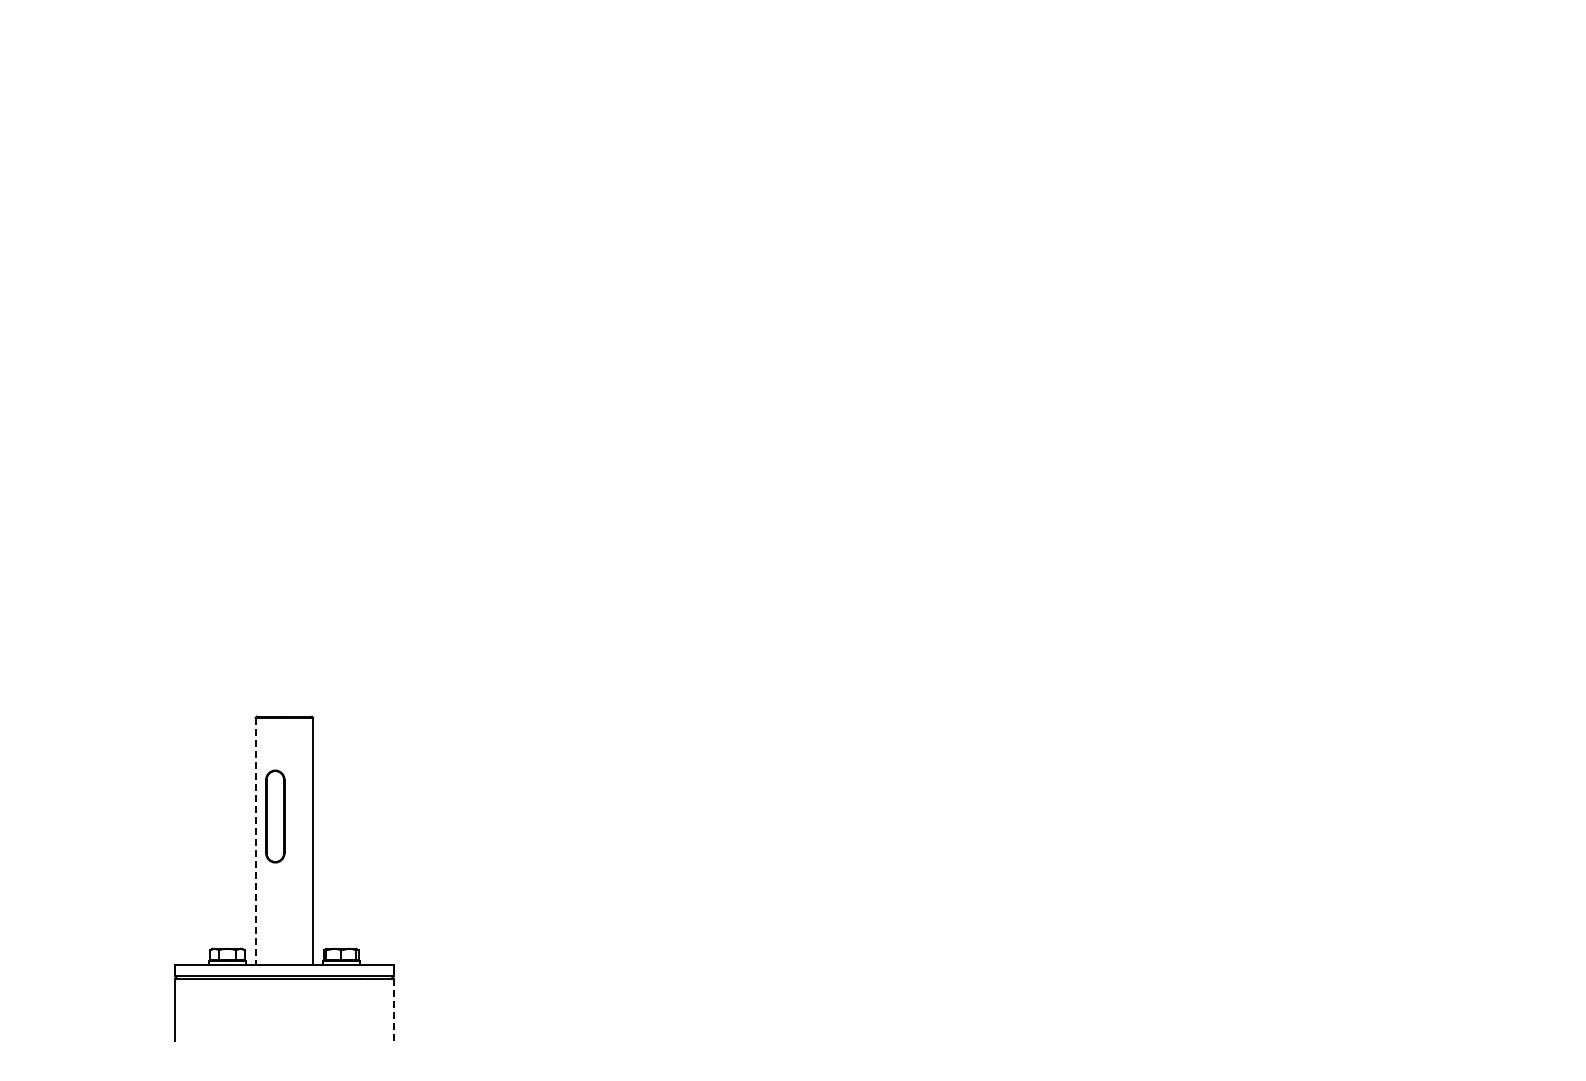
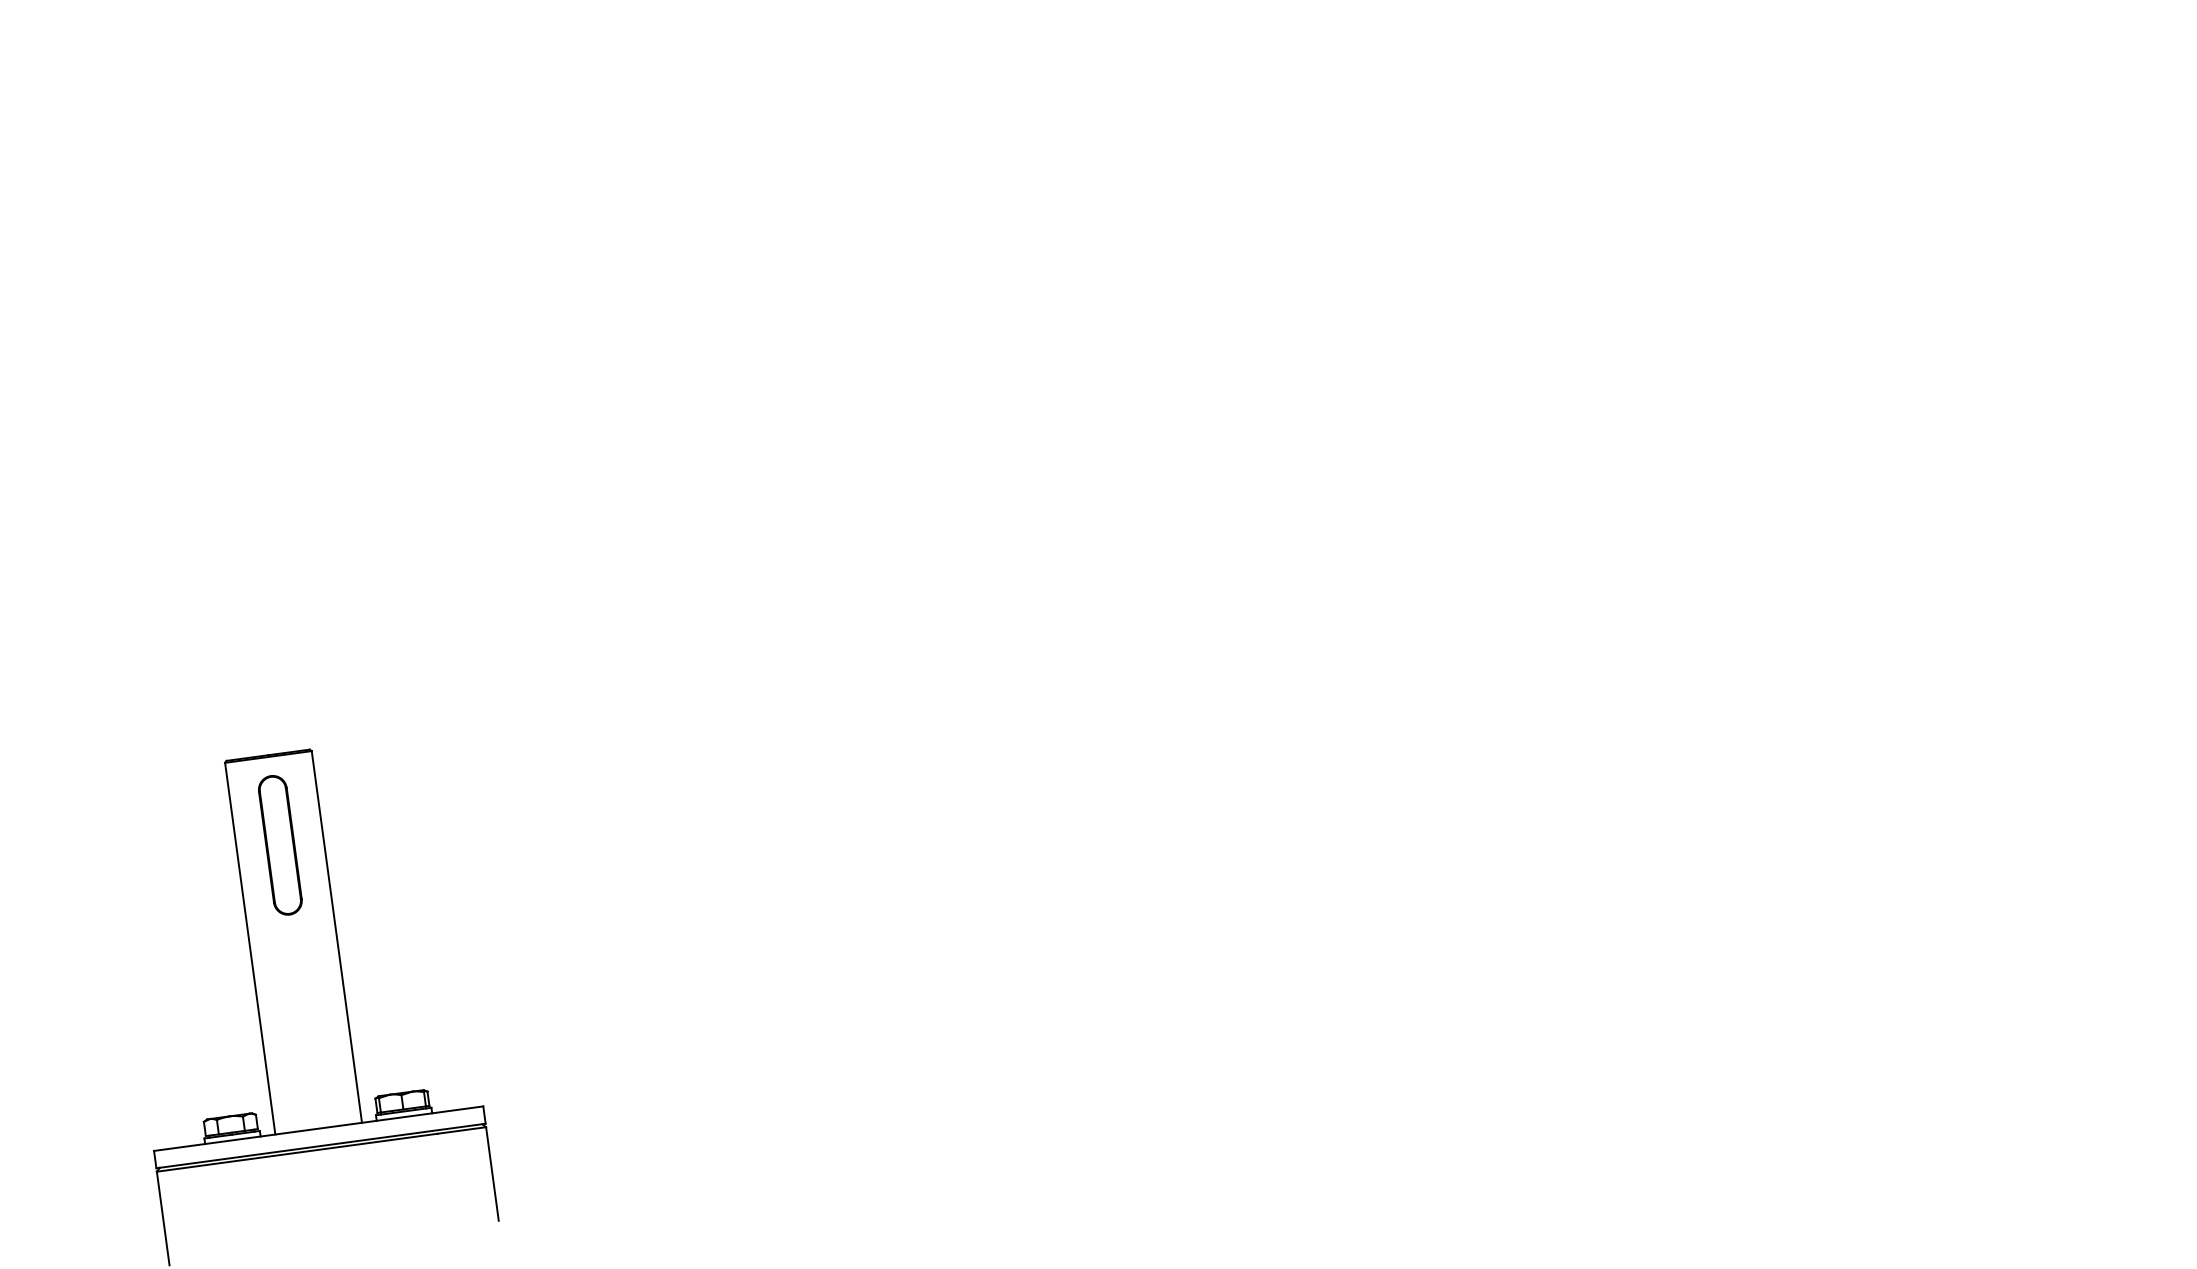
part: (275, 816) -> (280, 845), moved
line: (255, 841) -> (250, 949), dashed -> solid
line: (393, 1009) -> (492, 1173), dashed -> solid

